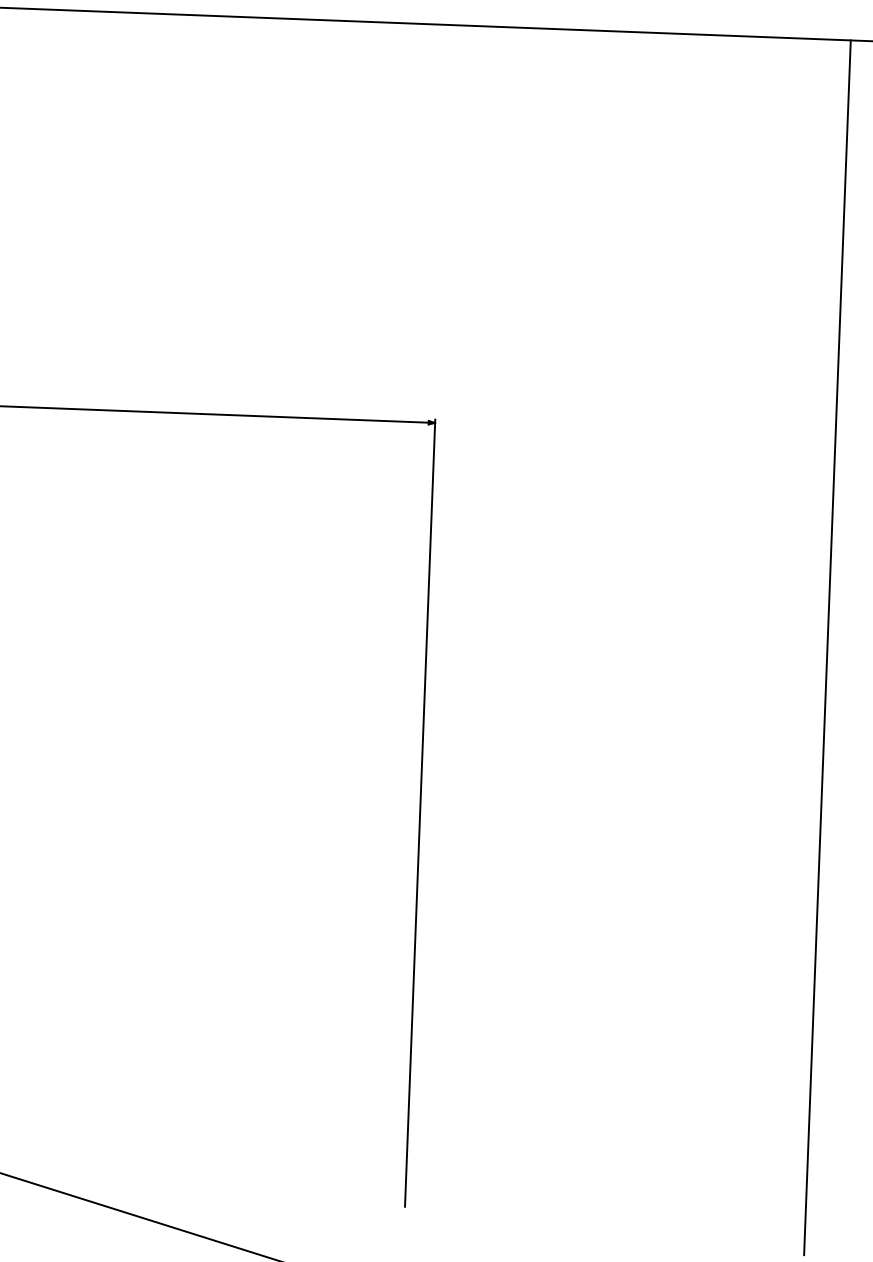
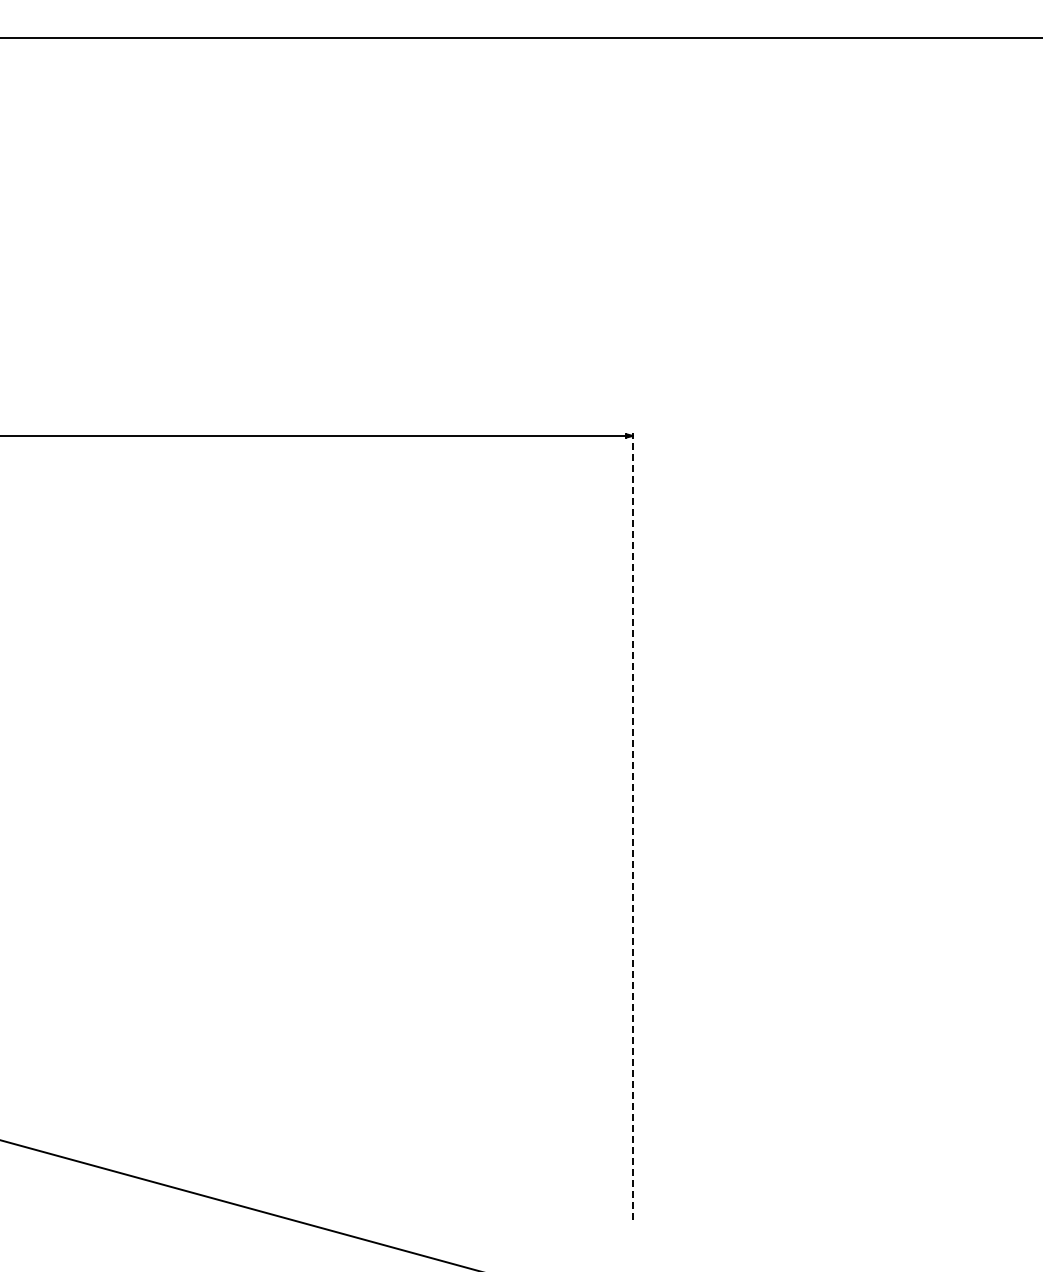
line: (827, 647) -> (1033, 645), removed
line: (419, 813) -> (632, 826), solid -> dashed

